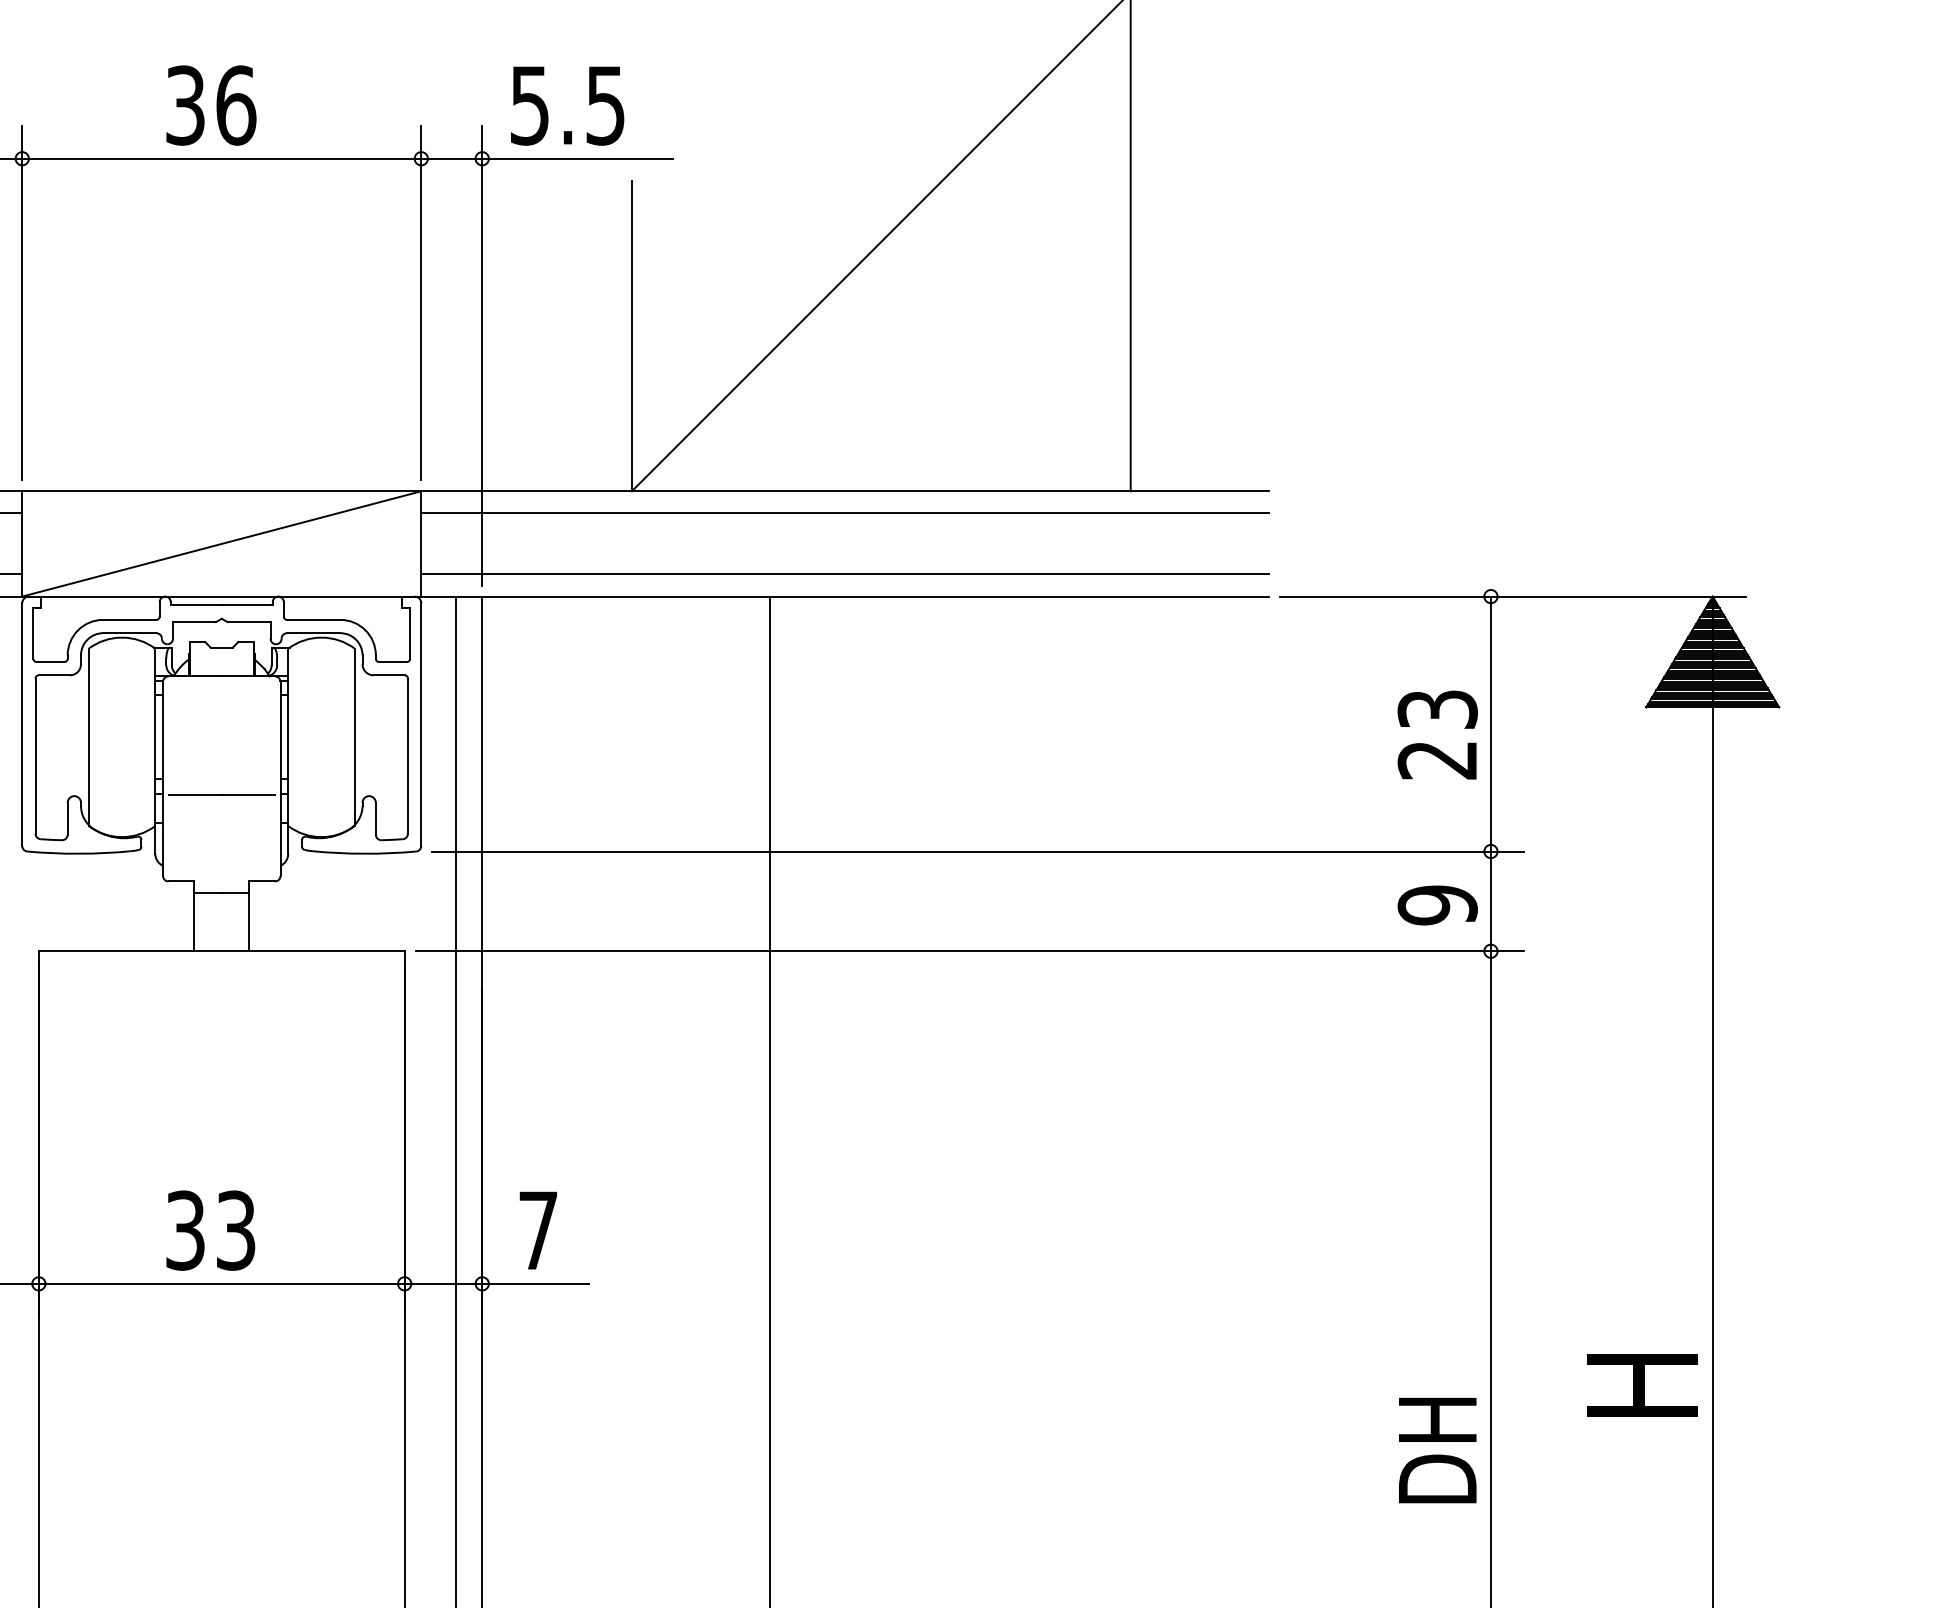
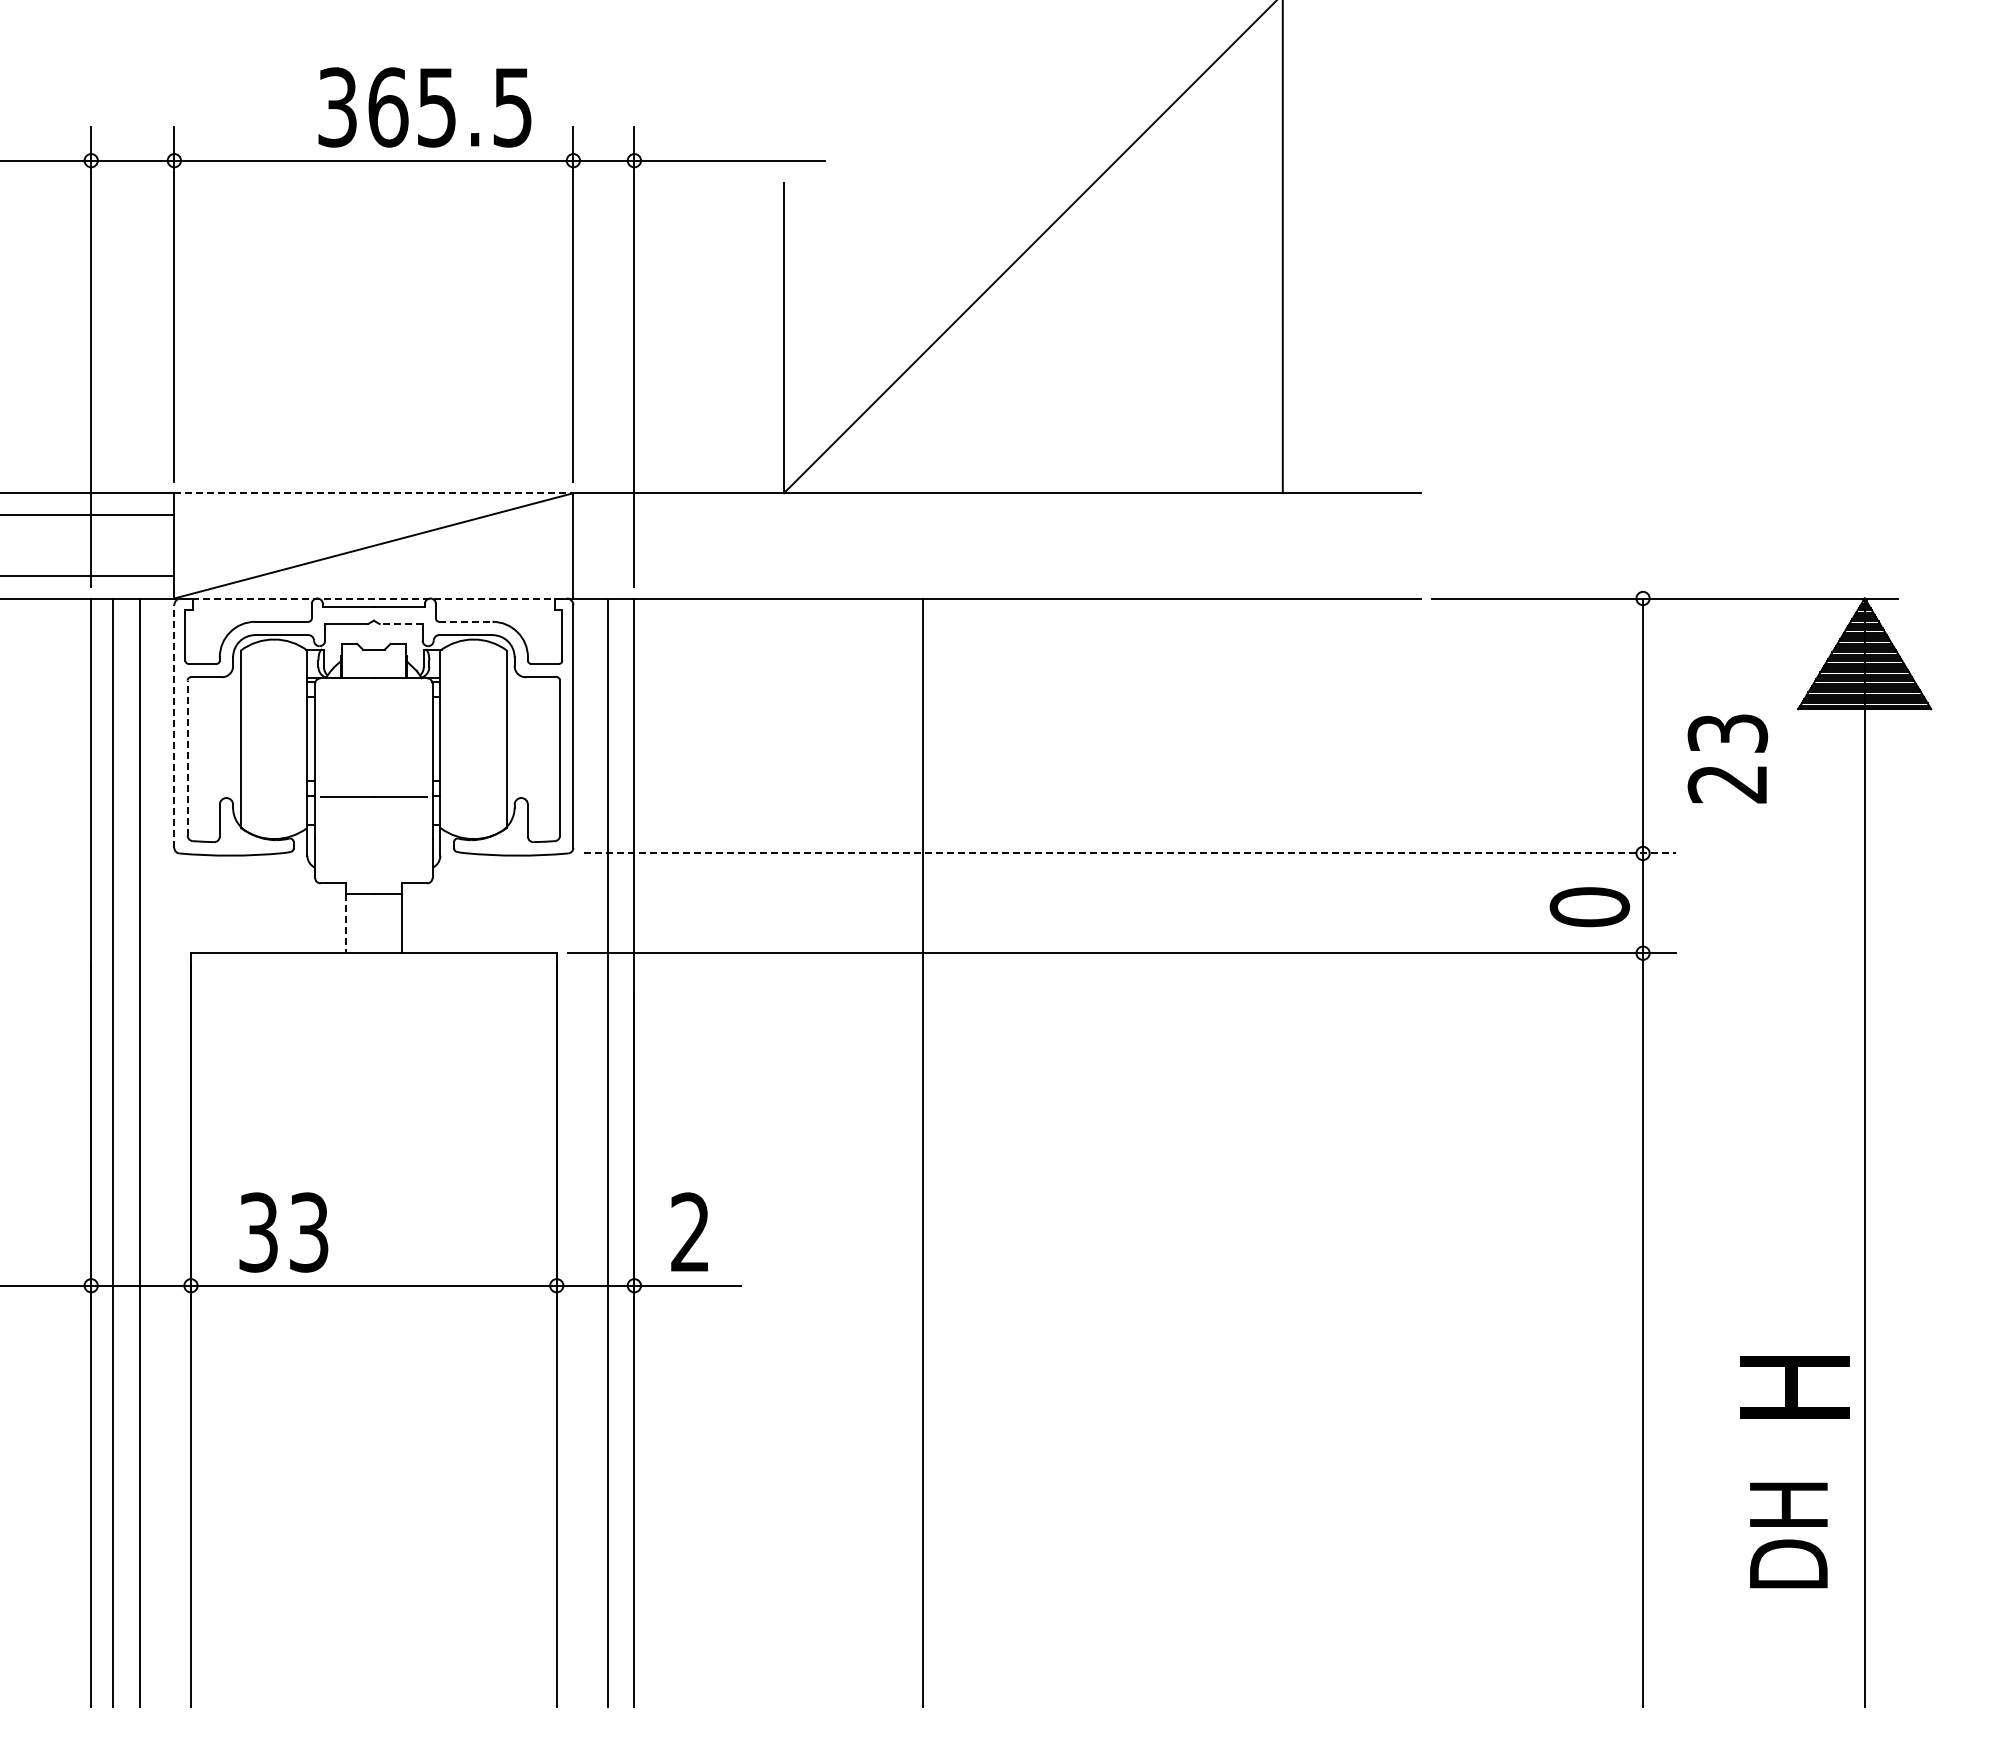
text: (567, 105) -> (474, 107), moved
line: (221, 491) -> (373, 493), solid -> dashed
line: (845, 513) -> (997, 515), removed
line: (845, 574) -> (997, 576), removed
line: (221, 596) -> (373, 598), solid -> dashed
line: (313, 619) -> (465, 621), solid -> dashed
line: (249, 622) -> (401, 624), solid -> dashed
line: (22, 724) -> (174, 726), solid -> dashed
text: (1437, 734) -> (1727, 758), moved
line: (35, 756) -> (187, 758), solid -> dashed
line: (978, 851) -> (1130, 853), solid -> dashed
text: (1437, 905) -> (1589, 907), 9 -> 0
line: (194, 922) -> (346, 924), solid -> dashed
text: (538, 1229) -> (690, 1231), 7 -> 2
text: (210, 1230) -> (283, 1232), moved
text: (1437, 1450) -> (1788, 1535), moved

